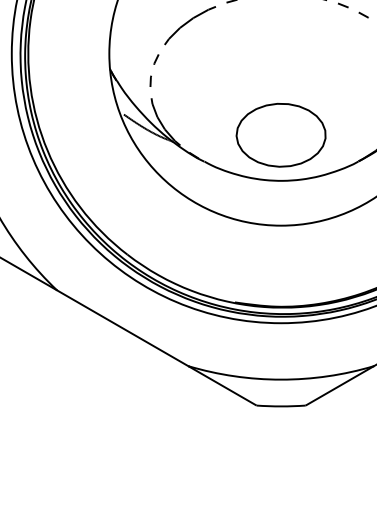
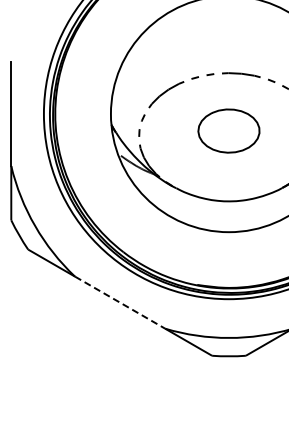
part: (280, 134) -> (228, 130), moved
line: (123, 328) -> (120, 302), solid -> dashed

